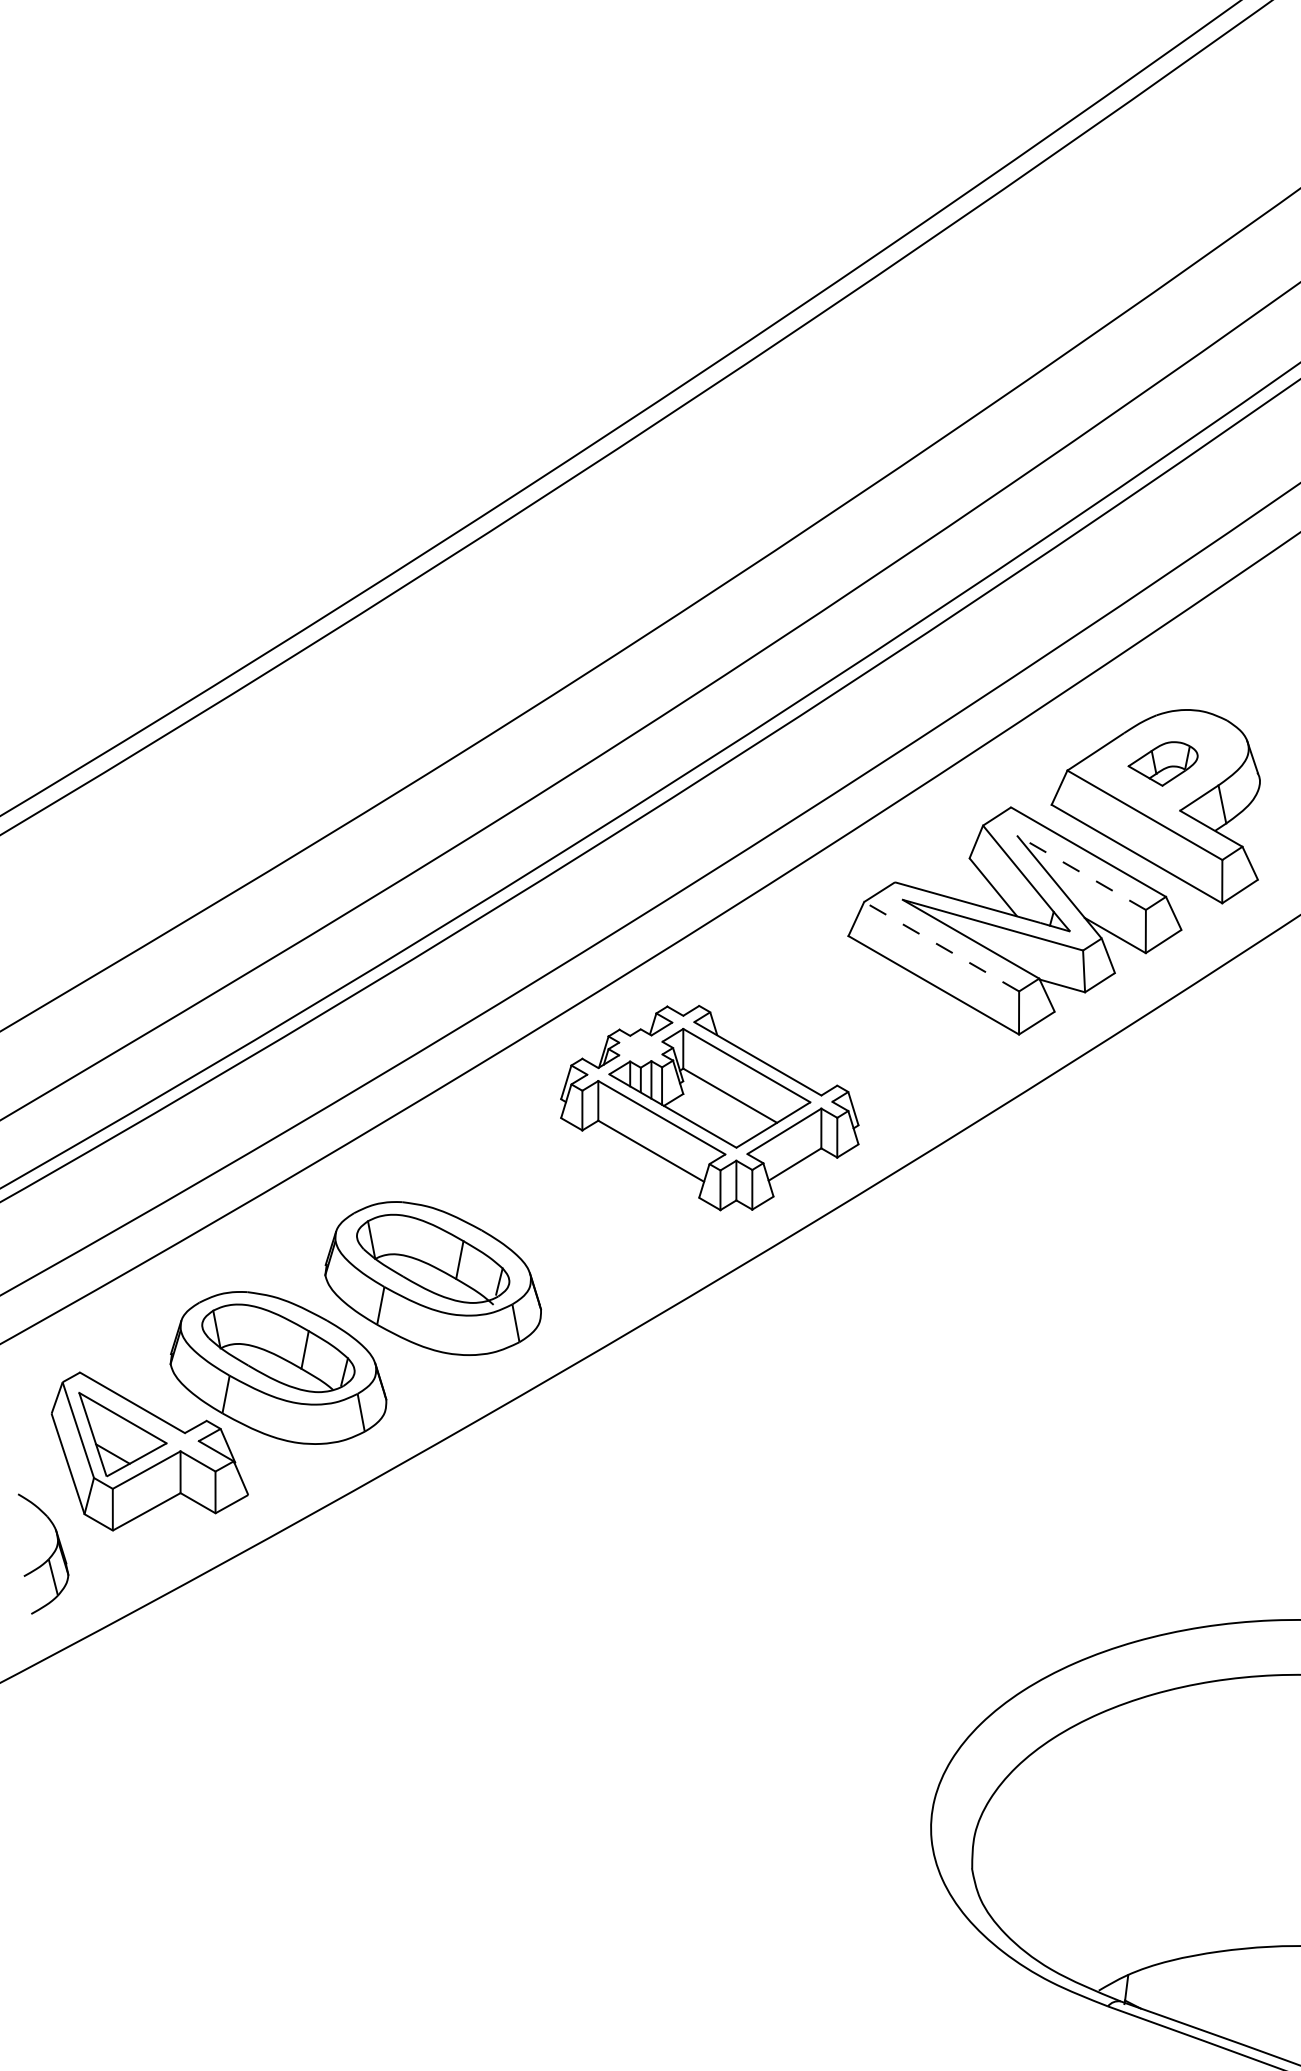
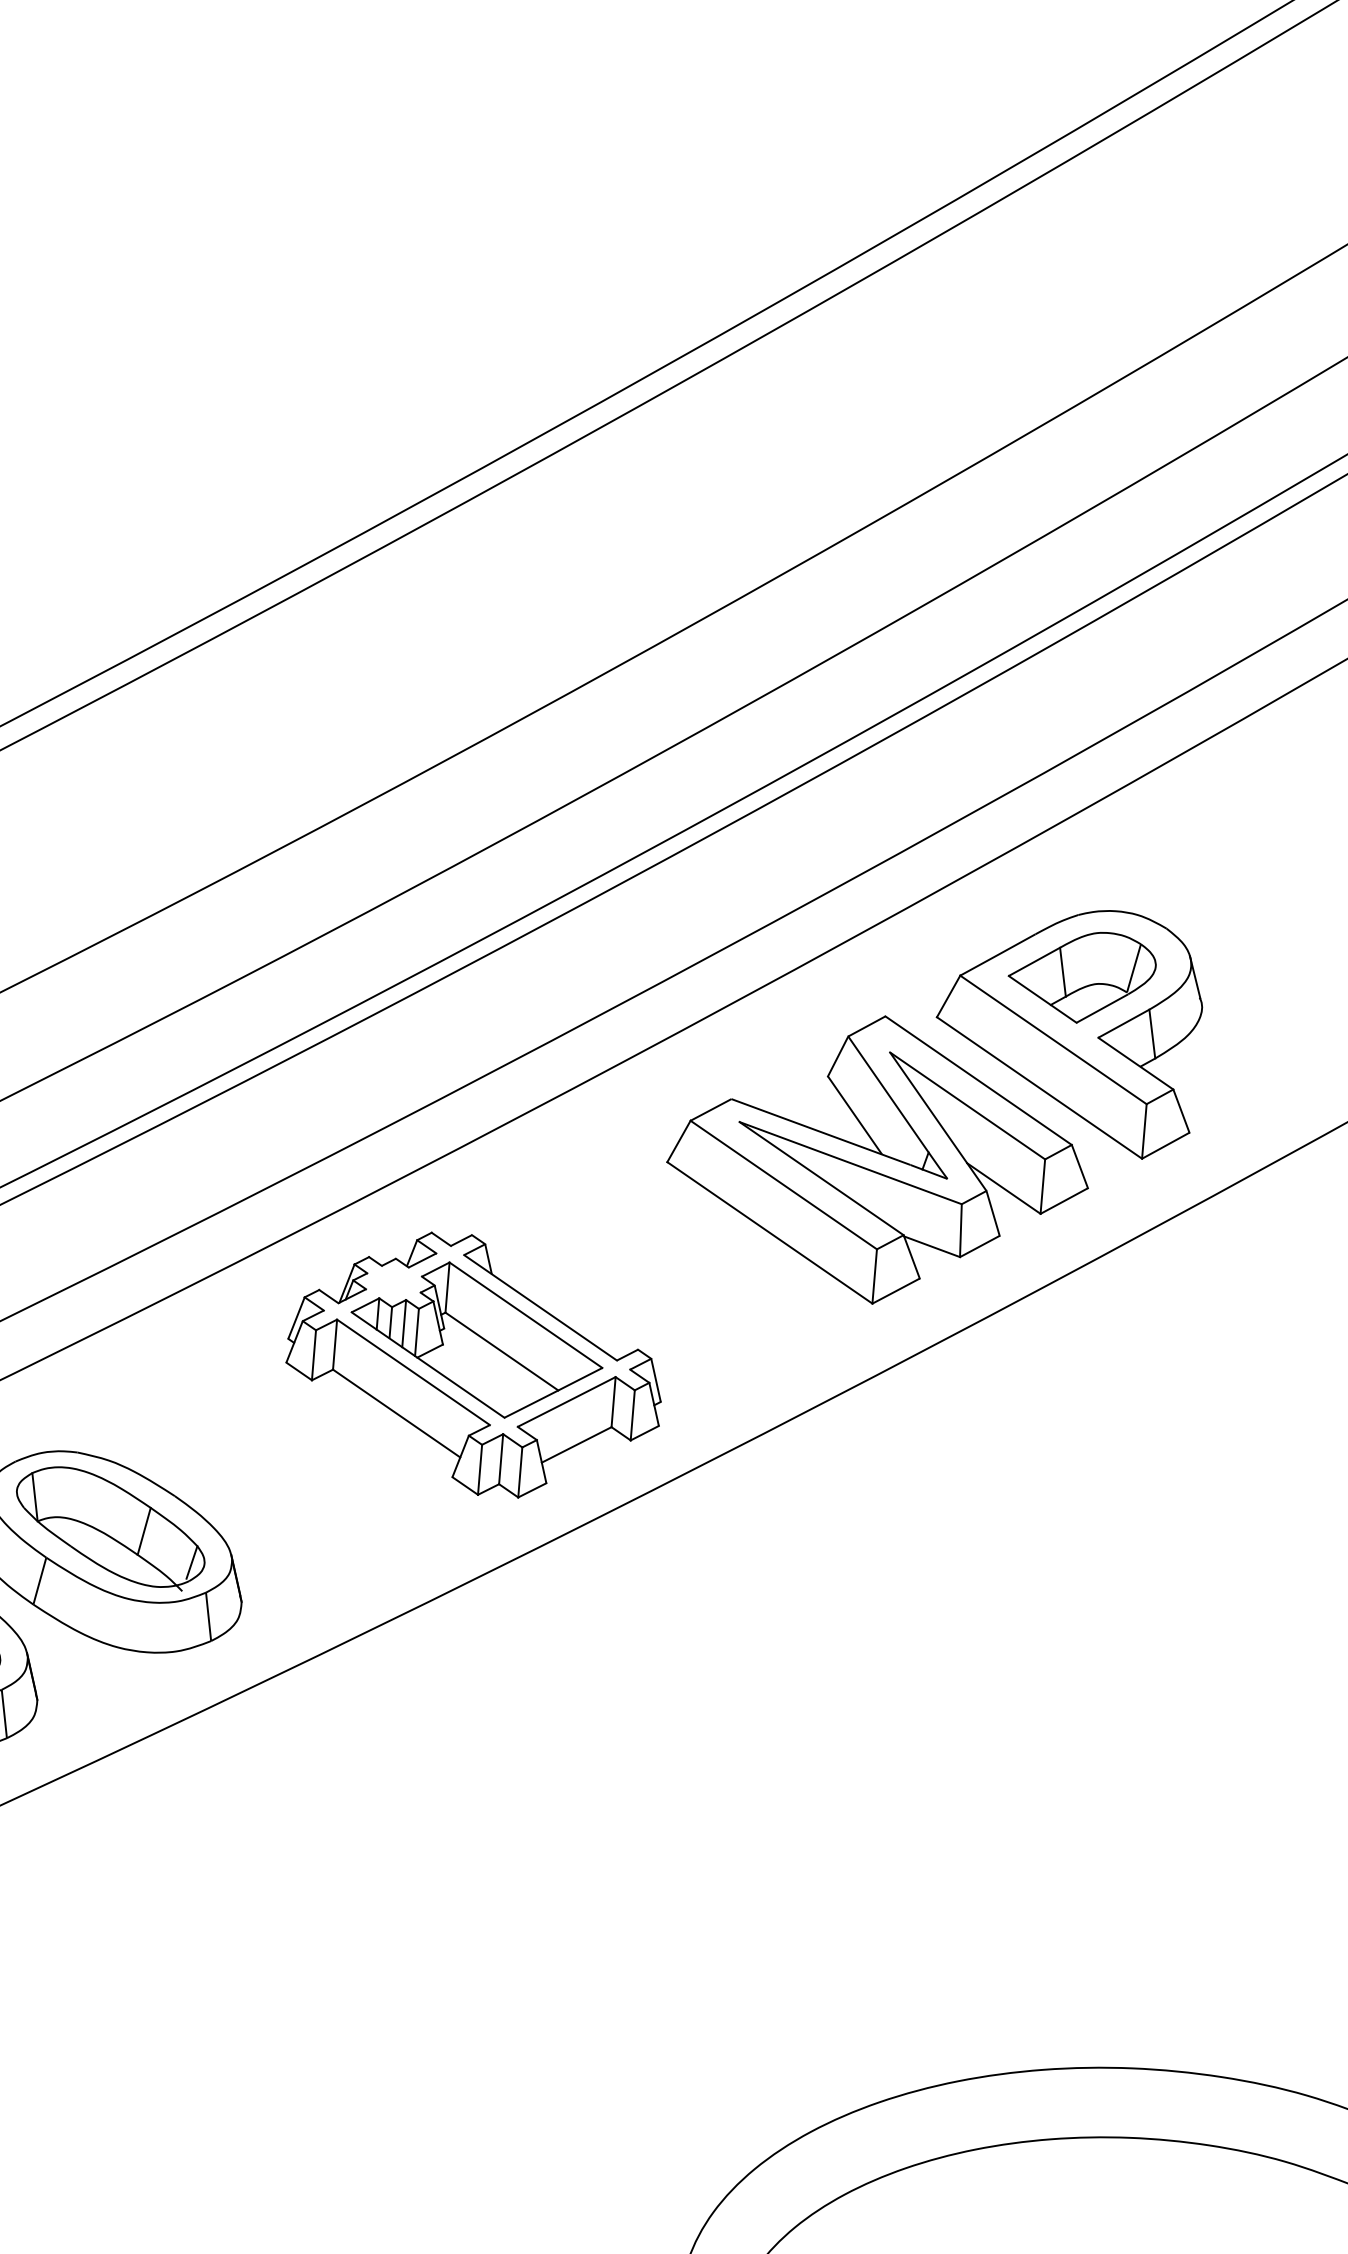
part: (1162, 763) -> (1080, 976), size x1.67
line: (1081, 872) -> (967, 1105), dashed -> solid
line: (941, 946) -> (783, 1184), dashed -> solid

